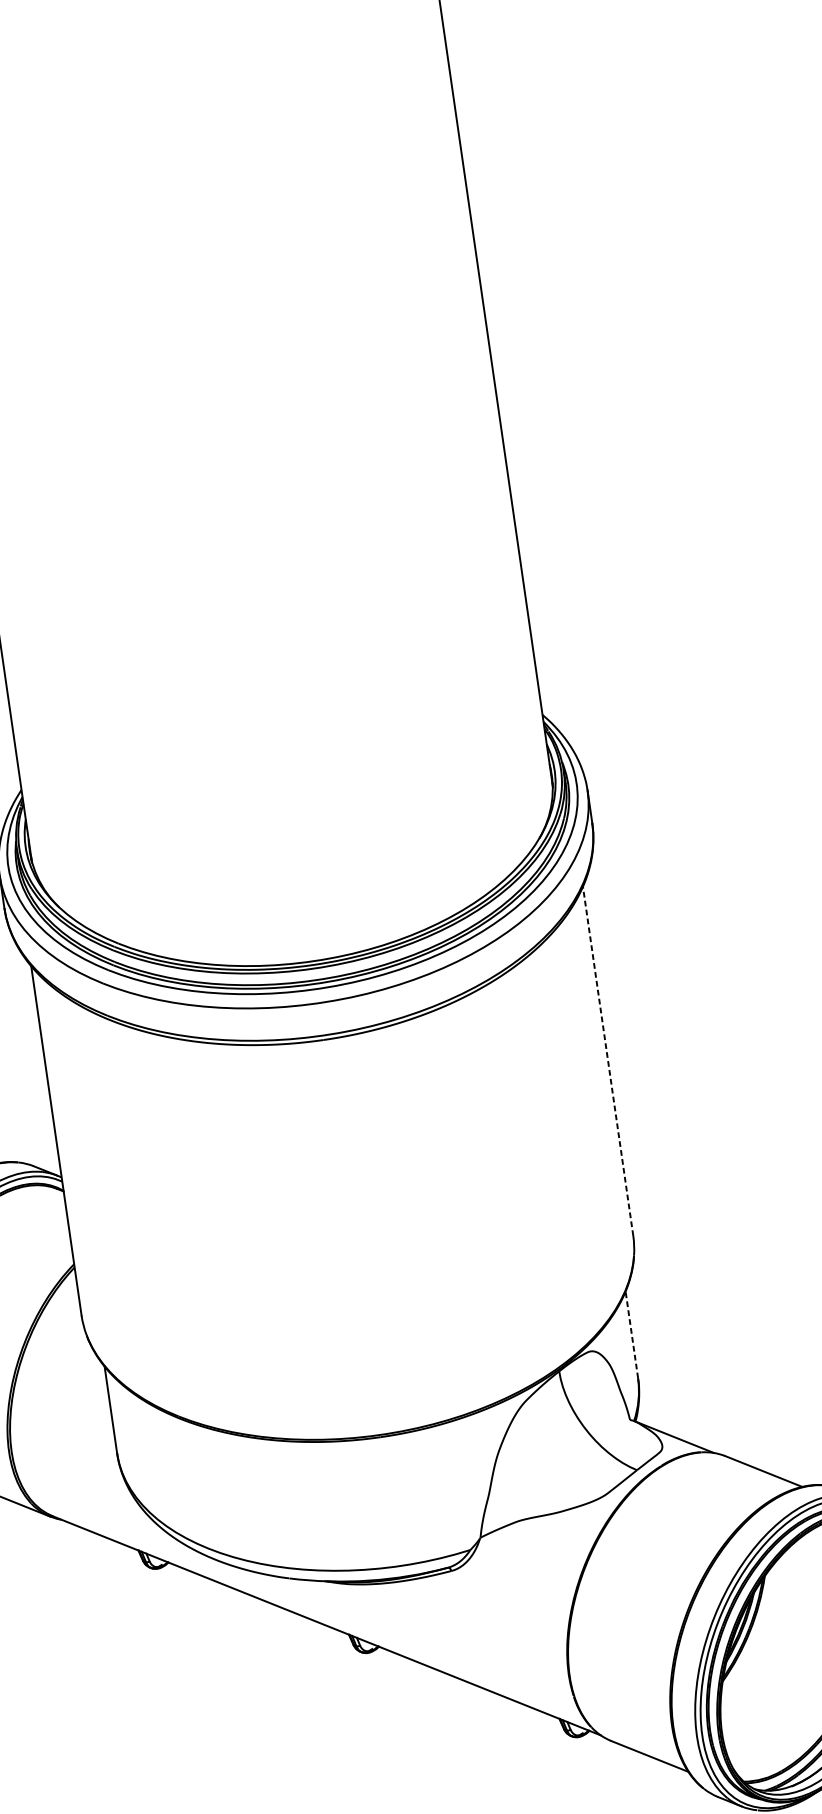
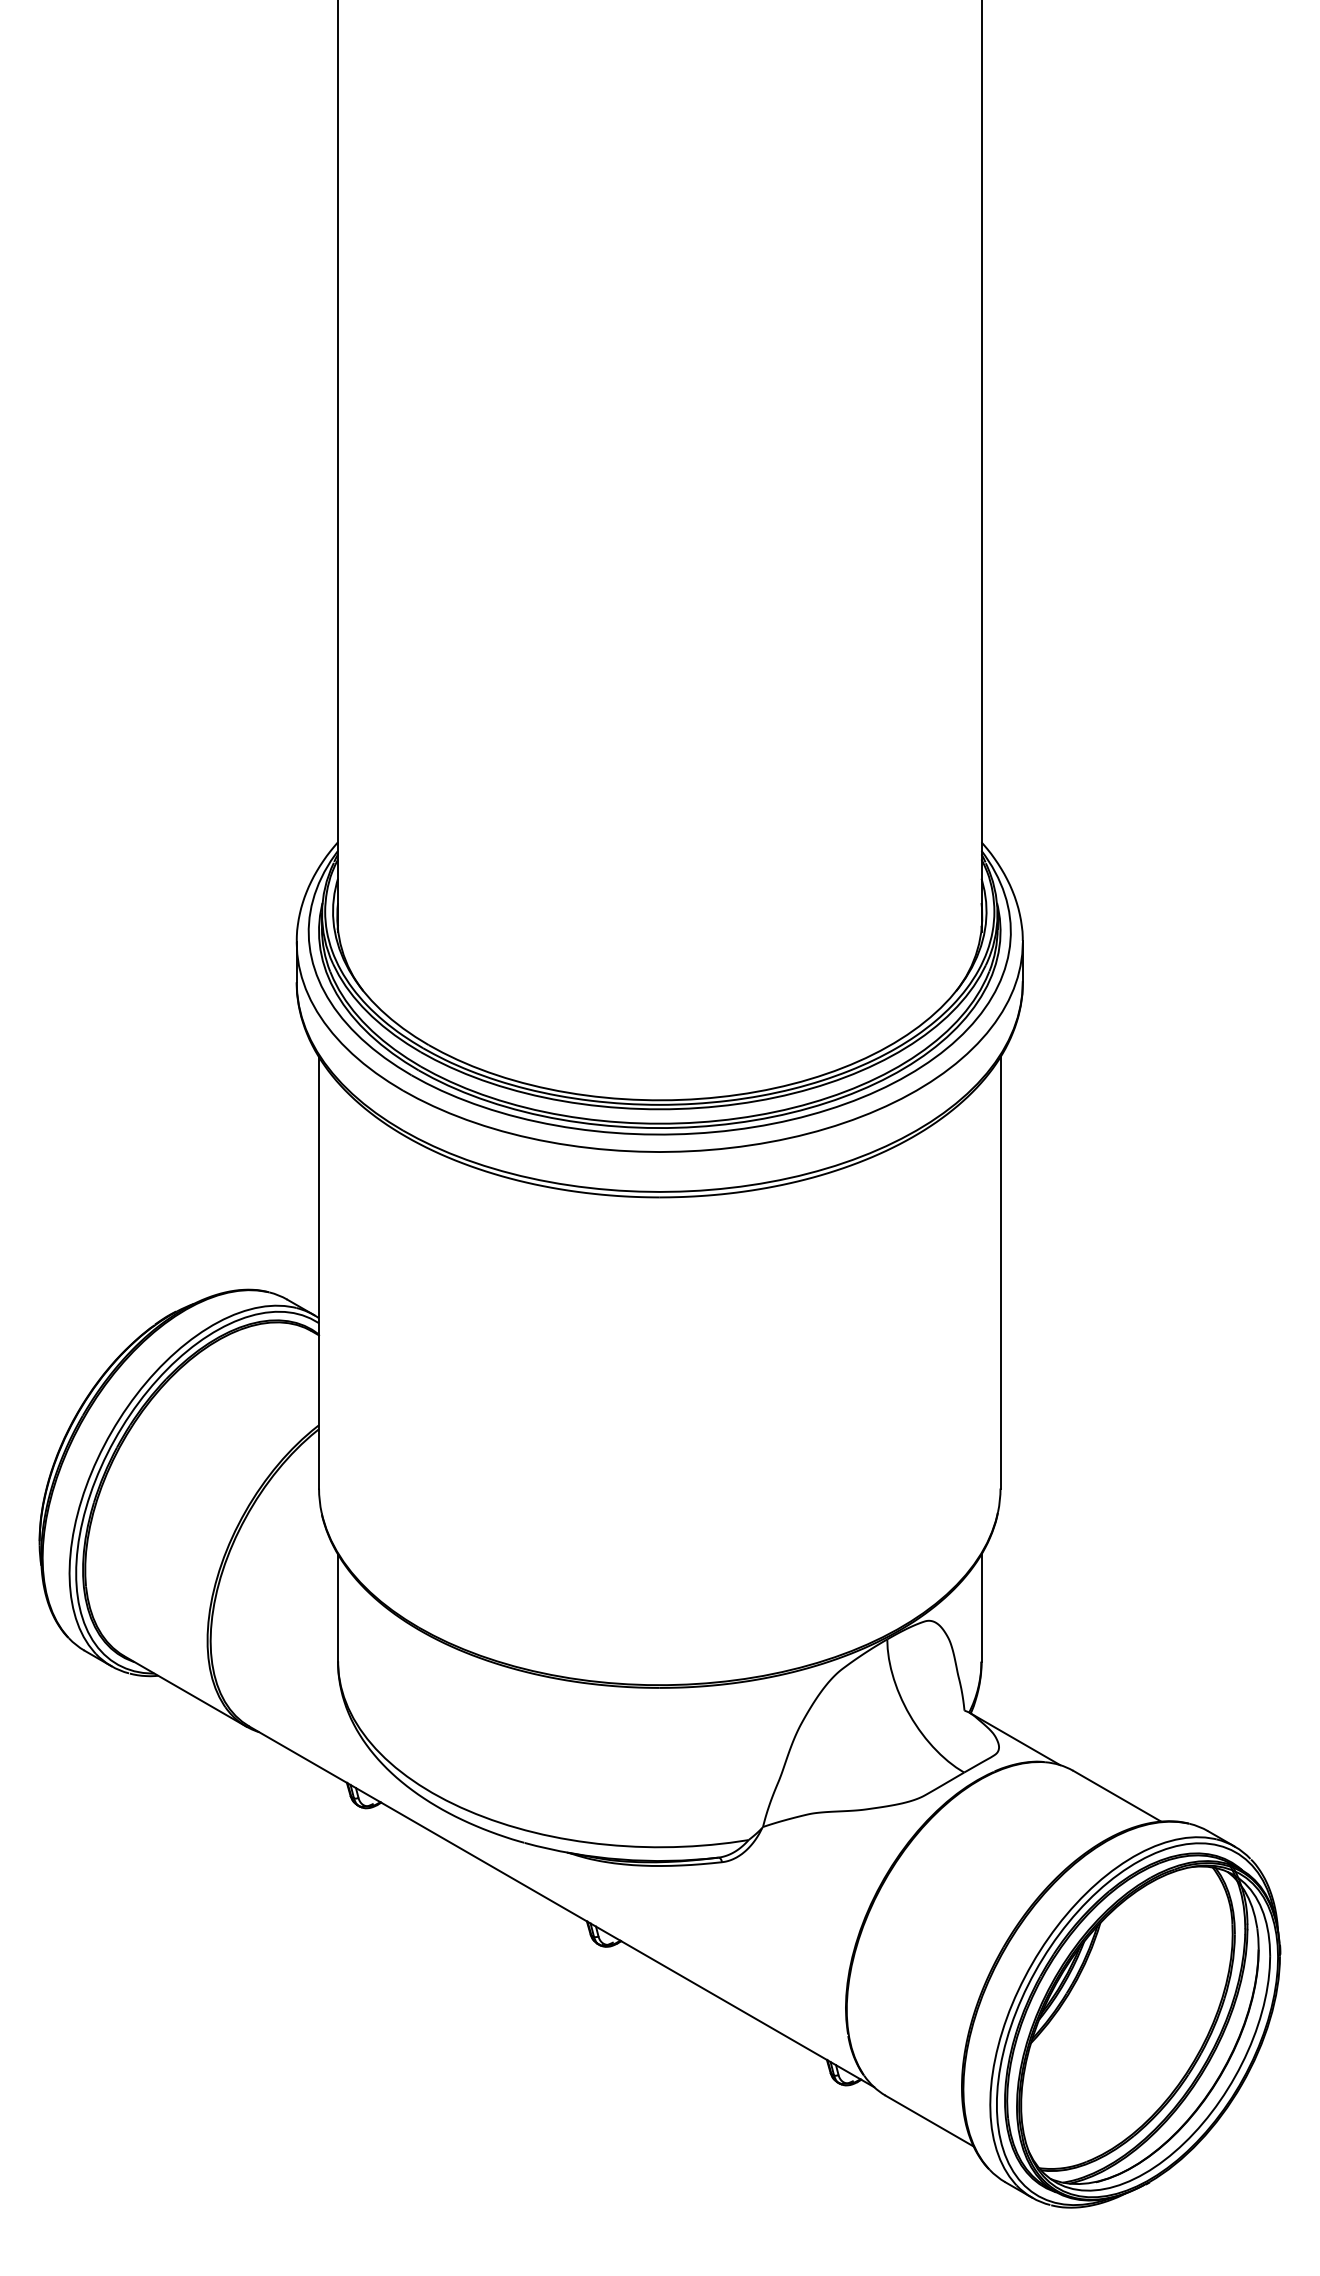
line: (608, 1061) -> (1000, 1272), dashed -> solid
line: (631, 1334) -> (981, 1607), dashed -> solid

